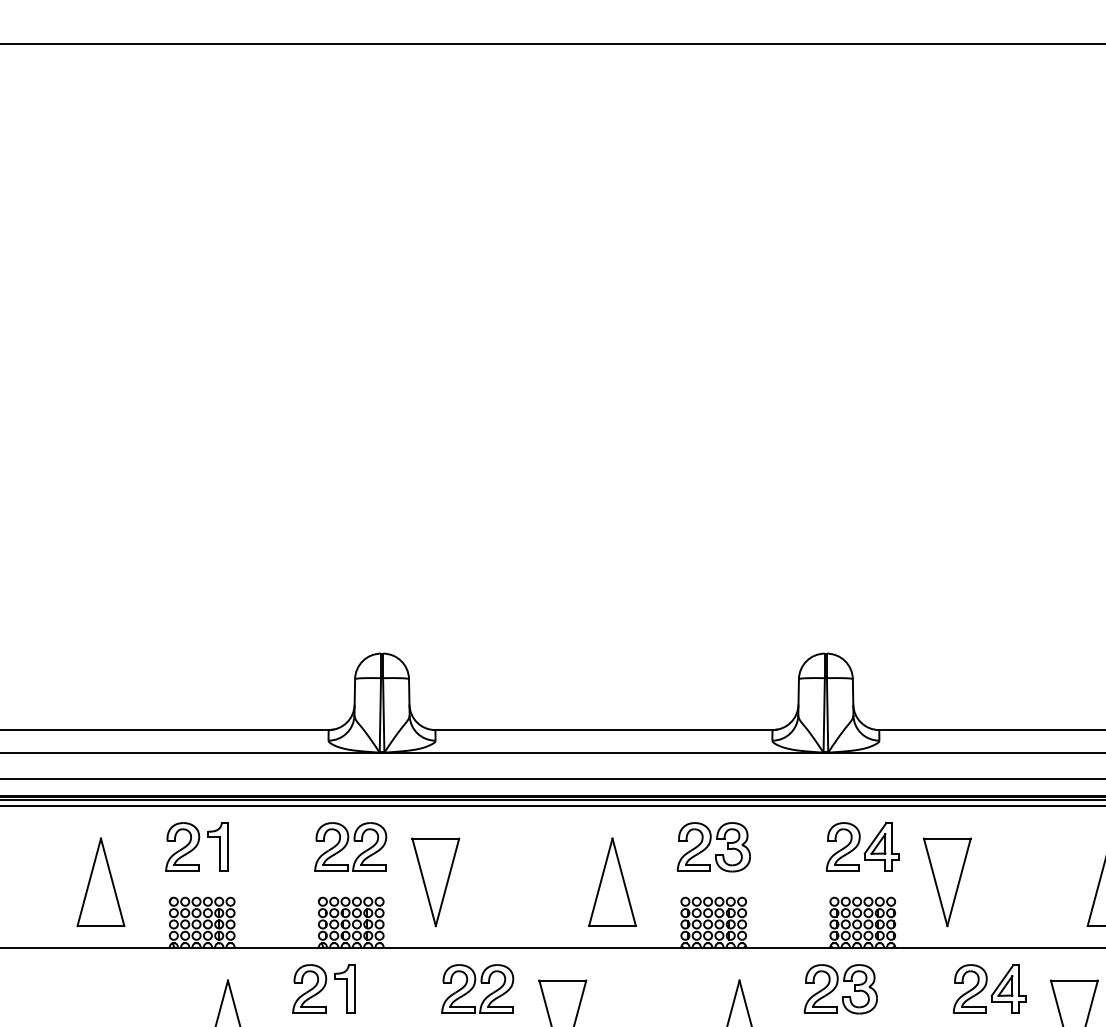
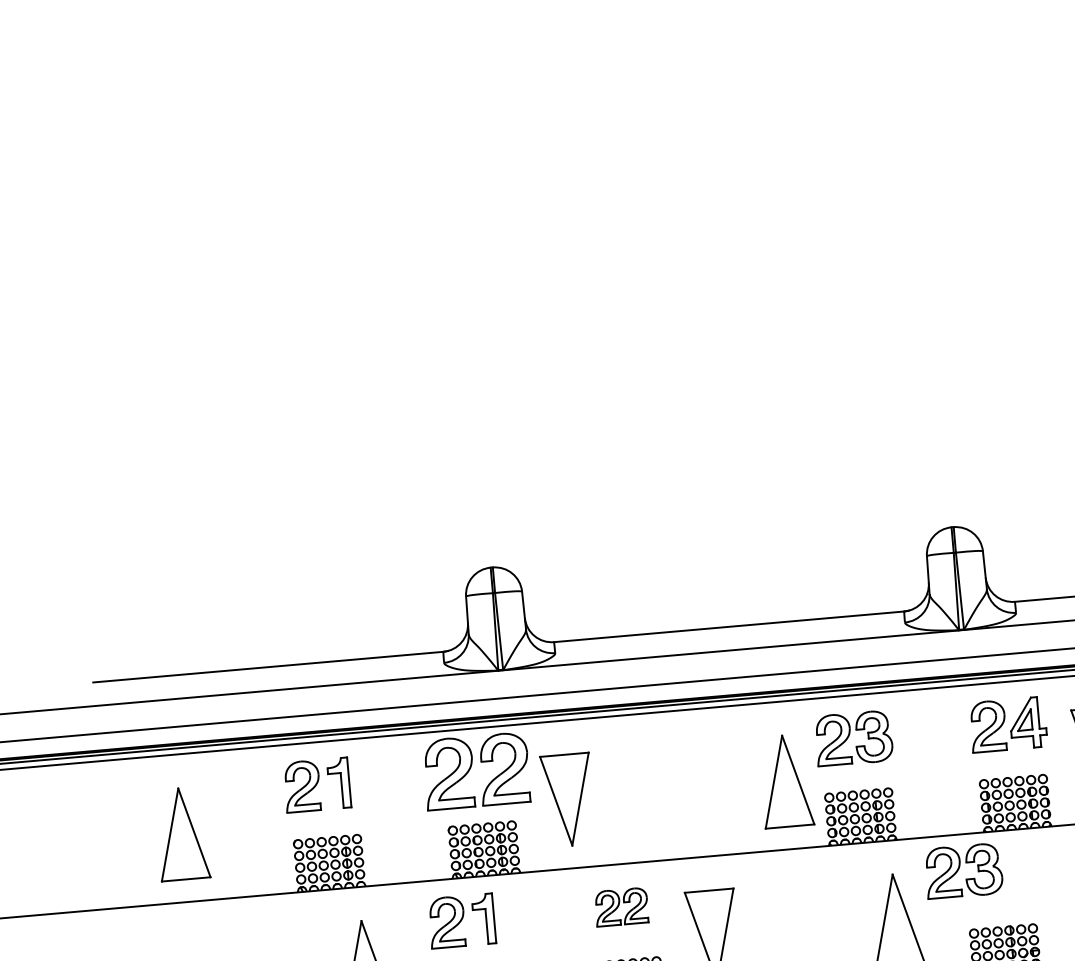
part: (350, 846) -> (476, 770), size x1.4
part: (100, 881) -> (181, 833), moved
part: (612, 882) -> (786, 781), moved
part: (477, 988) -> (621, 906), size x0.7
part: (840, 989) -> (963, 871), moved

